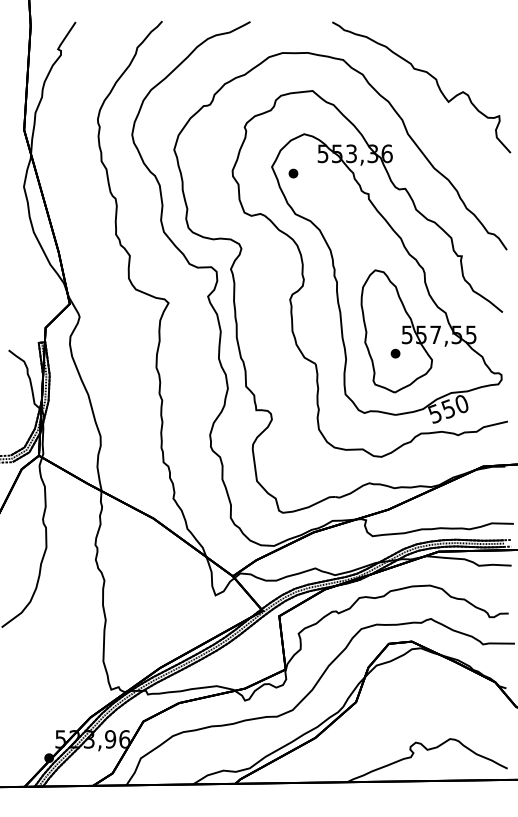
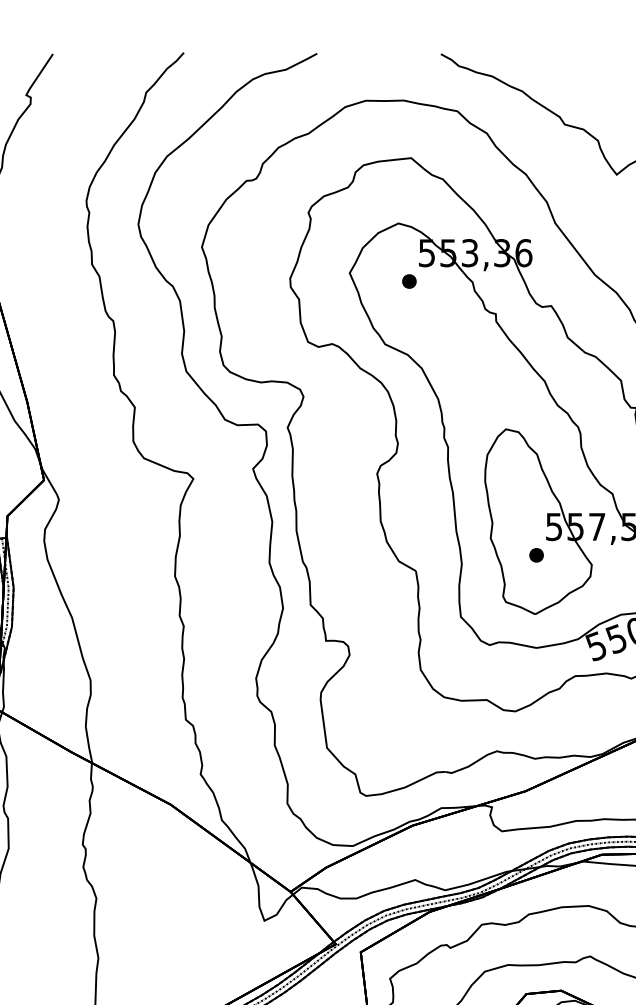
part: (293, 173) -> (409, 281), moved

